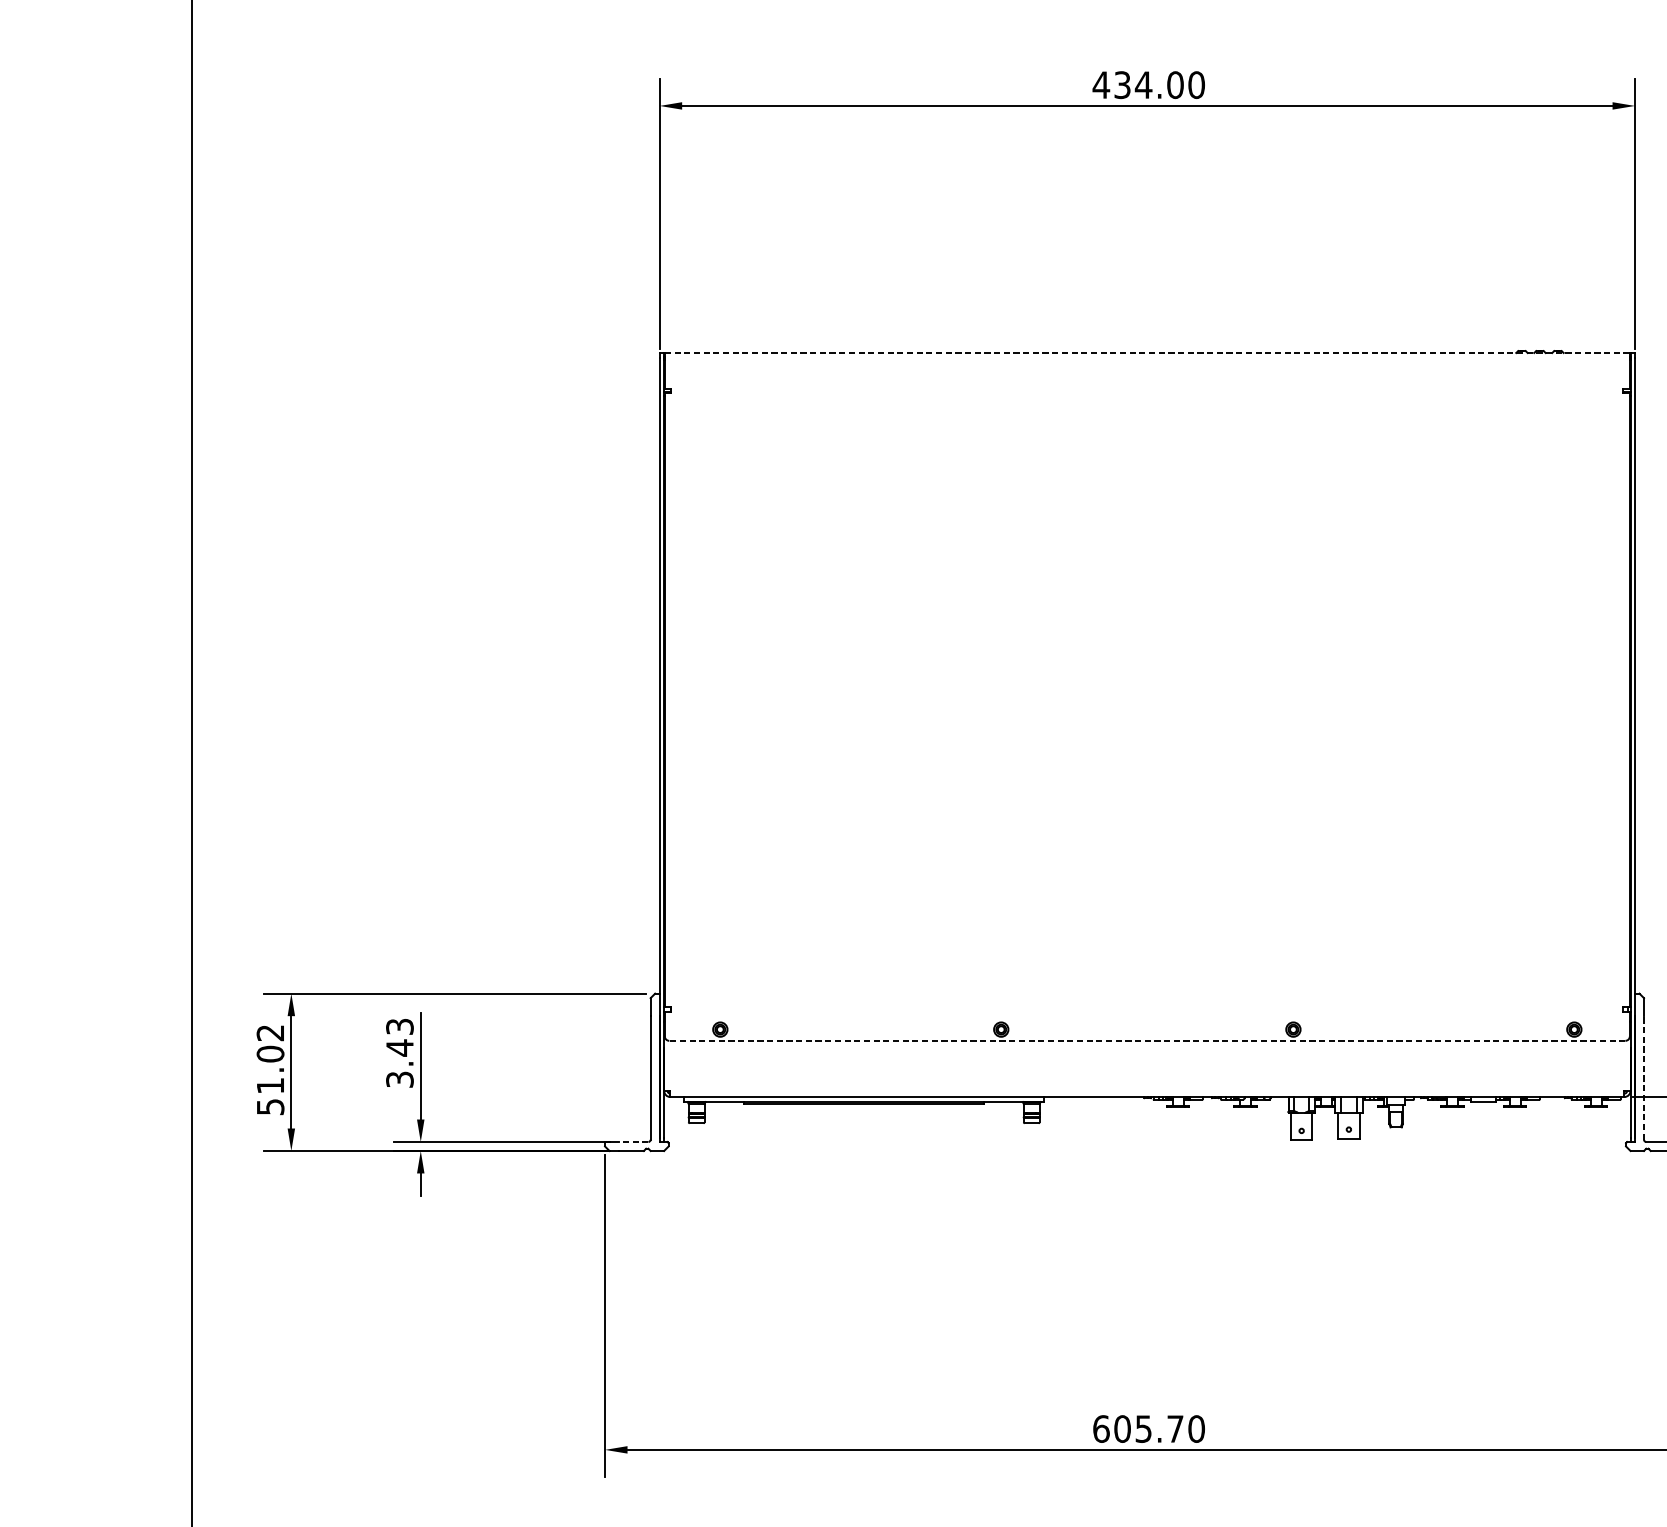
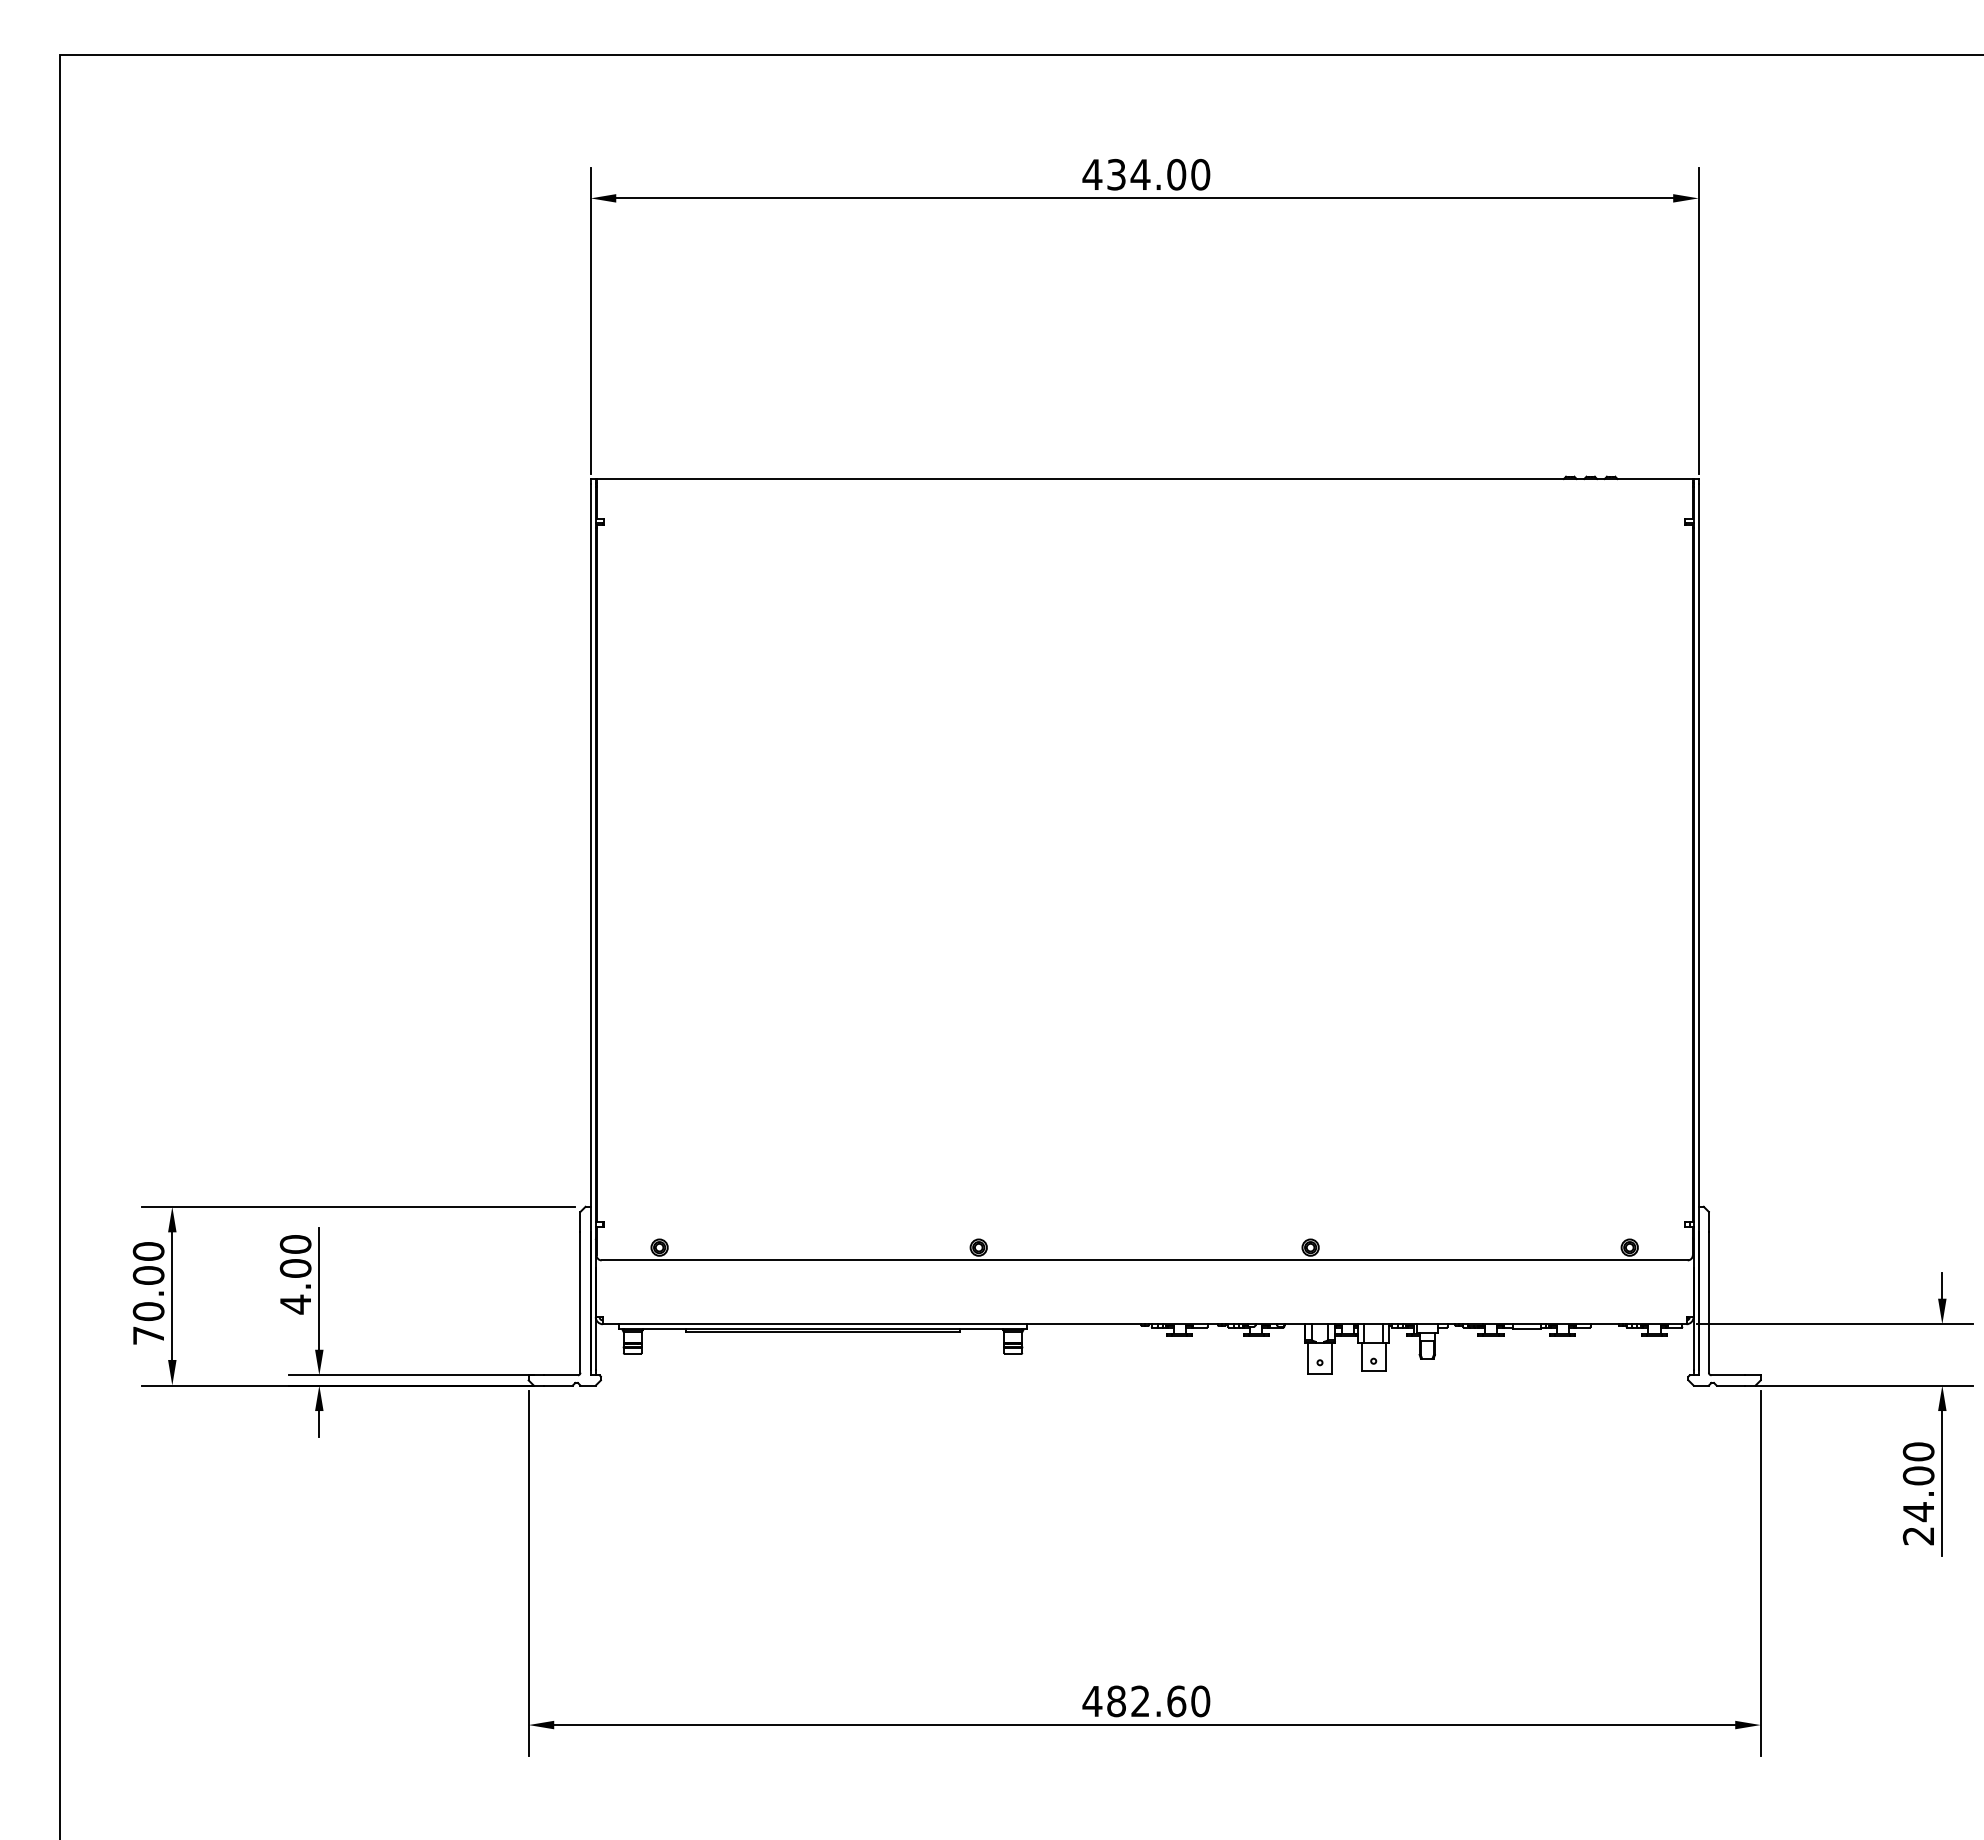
line: (1148, 353) -> (1145, 479), dashed -> solid
line: (1147, 1040) -> (1144, 1260), dashed -> solid
text: (399, 1053) -> (295, 1274), 3.43 -> 4.00
text: (270, 1069) -> (148, 1293), 51.02 -> 70.00
line: (1643, 1077) -> (1708, 1302), dashed -> solid
line: (633, 1142) -> (560, 1375), dashed -> solid
text: (1138, 1429) -> (1134, 1701), 605.70 -> 482.60

